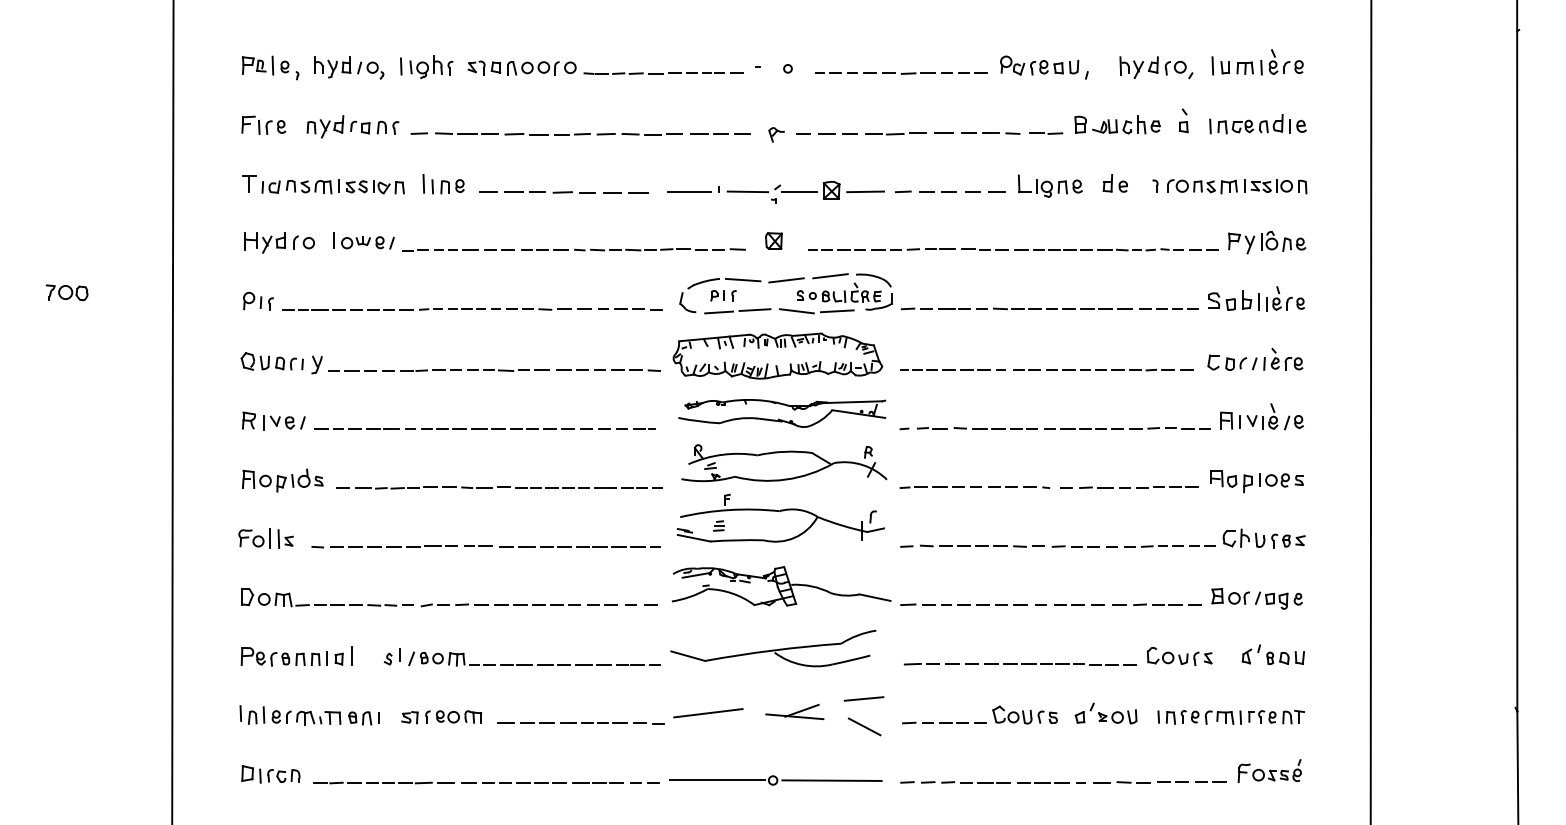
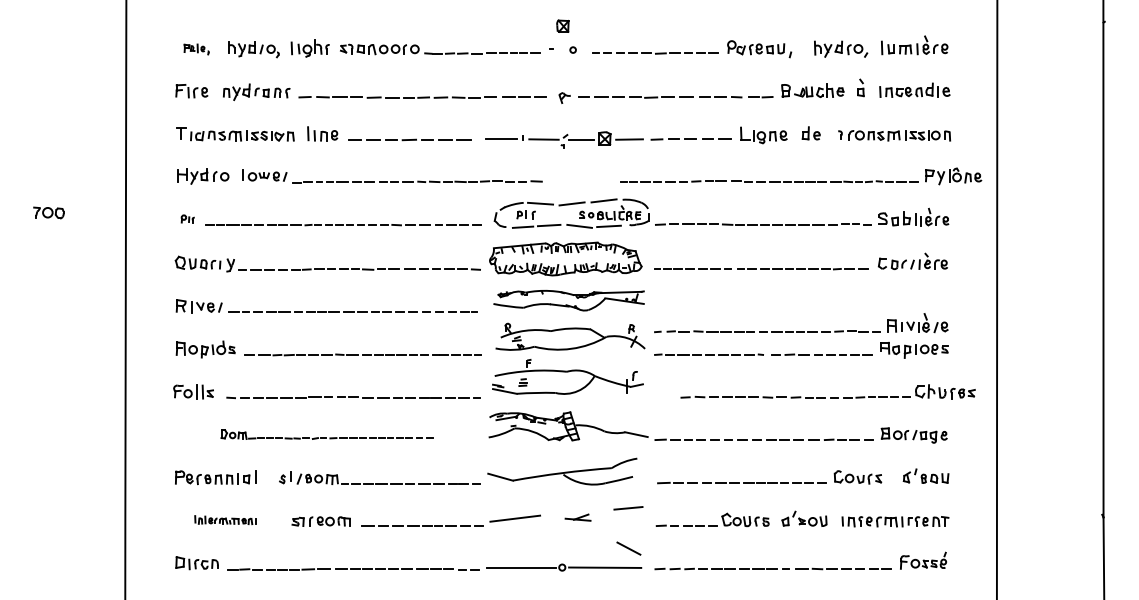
part: (270, 68) -> (196, 49), size x0.6
part: (773, 239) -> (562, 25), moved
part: (1058, 242) -> (801, 176), moved
part: (257, 300) -> (187, 218), size x0.6
part: (1102, 428) -> (801, 331), moved
part: (1099, 546) -> (825, 397), moved
part: (448, 597) -> (326, 434), size x0.7
part: (794, 711) -> (577, 517), size x0.6
part: (309, 714) -> (225, 519), size x0.6
line: (864, 726) -> (628, 548), moved

